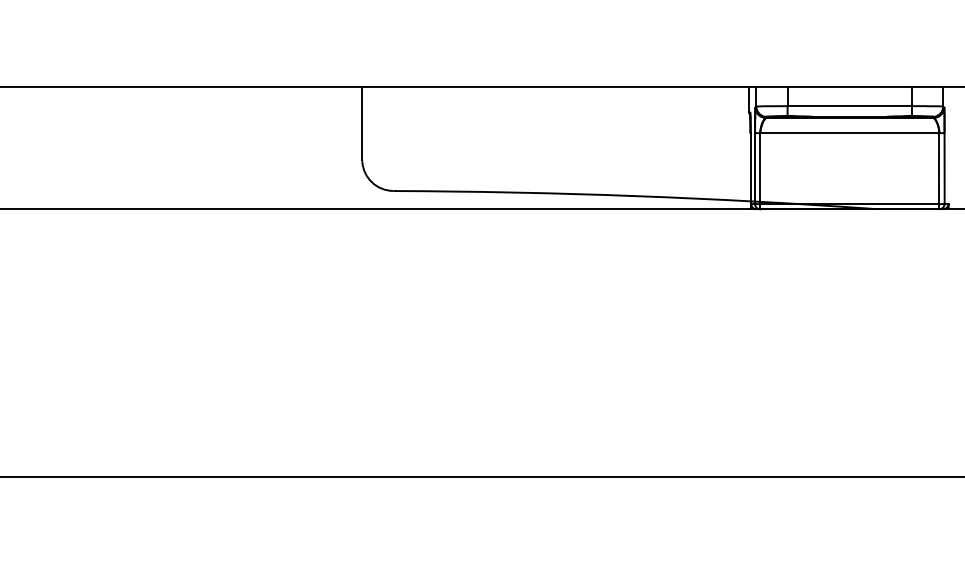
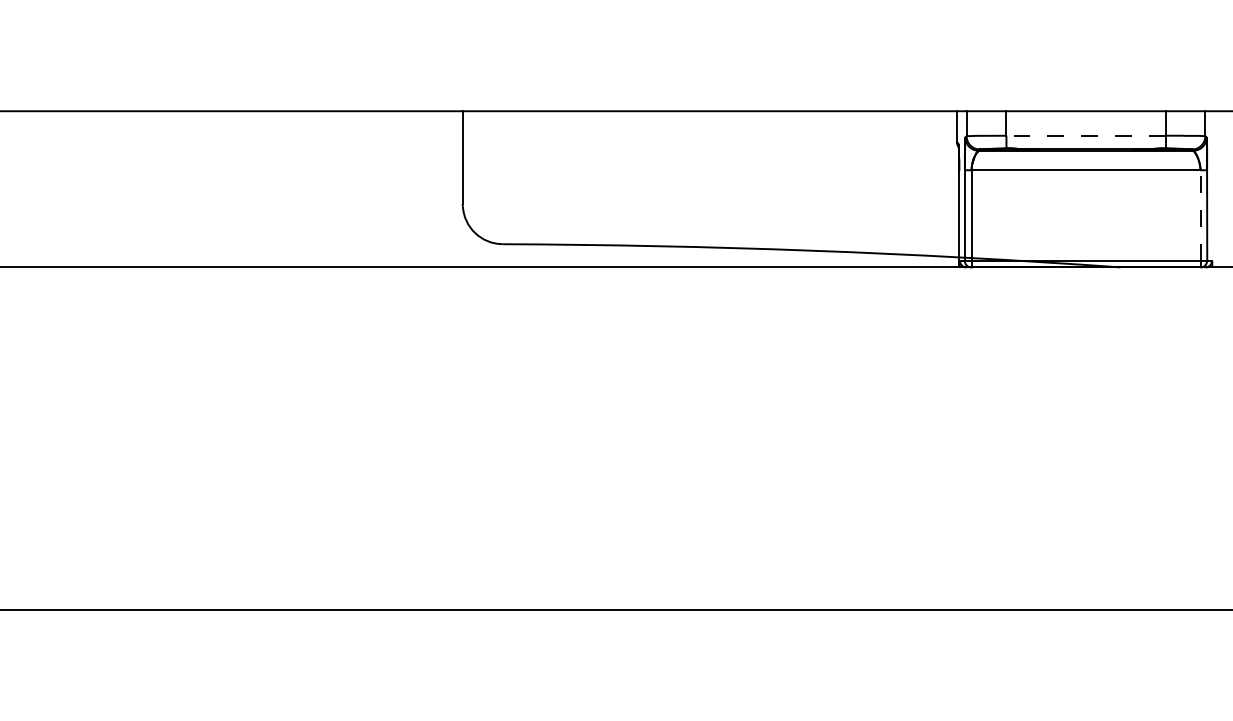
line: (849, 106) -> (1085, 136), solid -> dashed
line: (939, 168) -> (1200, 215), solid -> dashed

